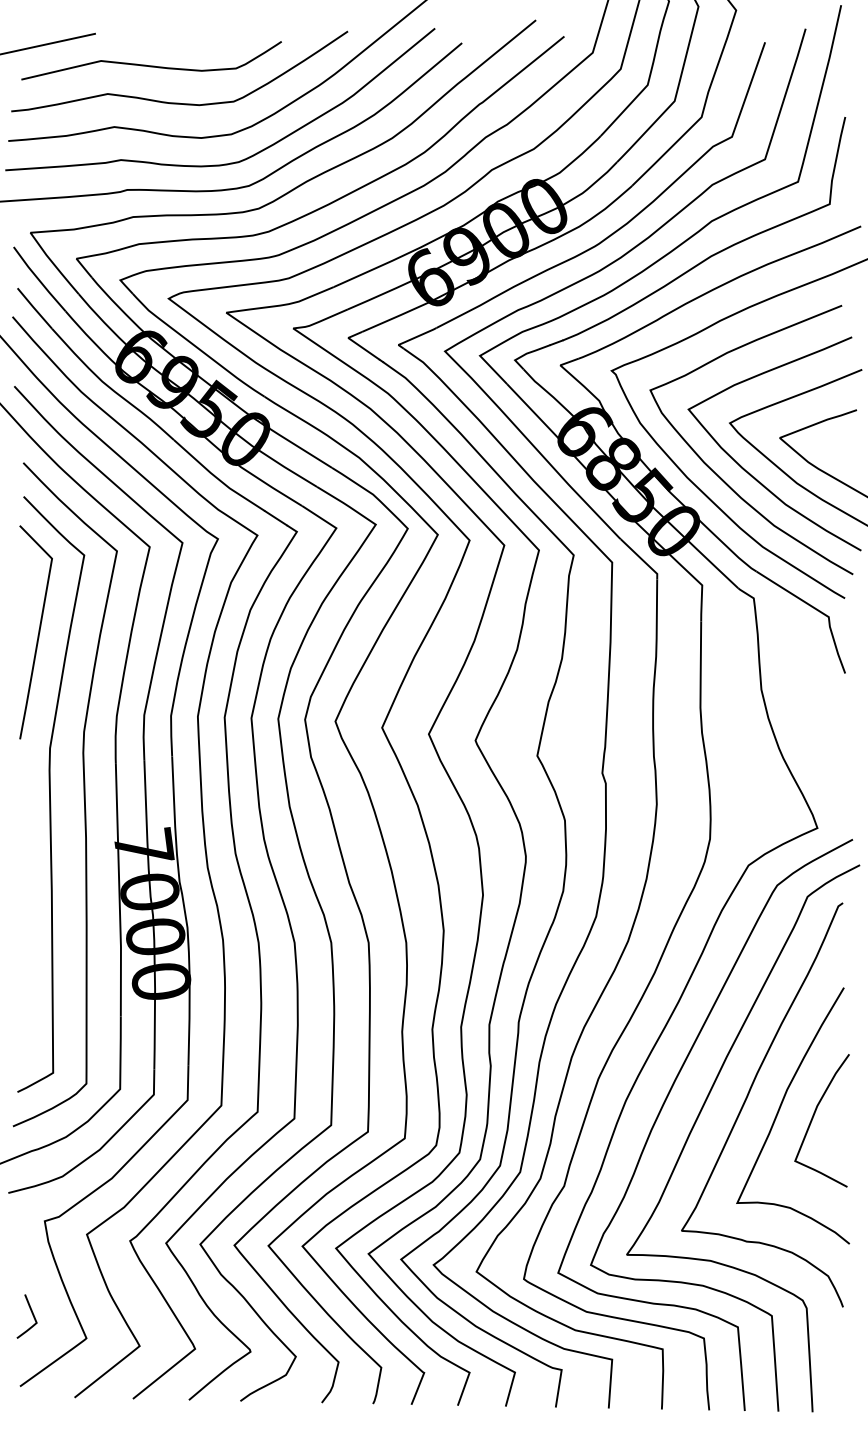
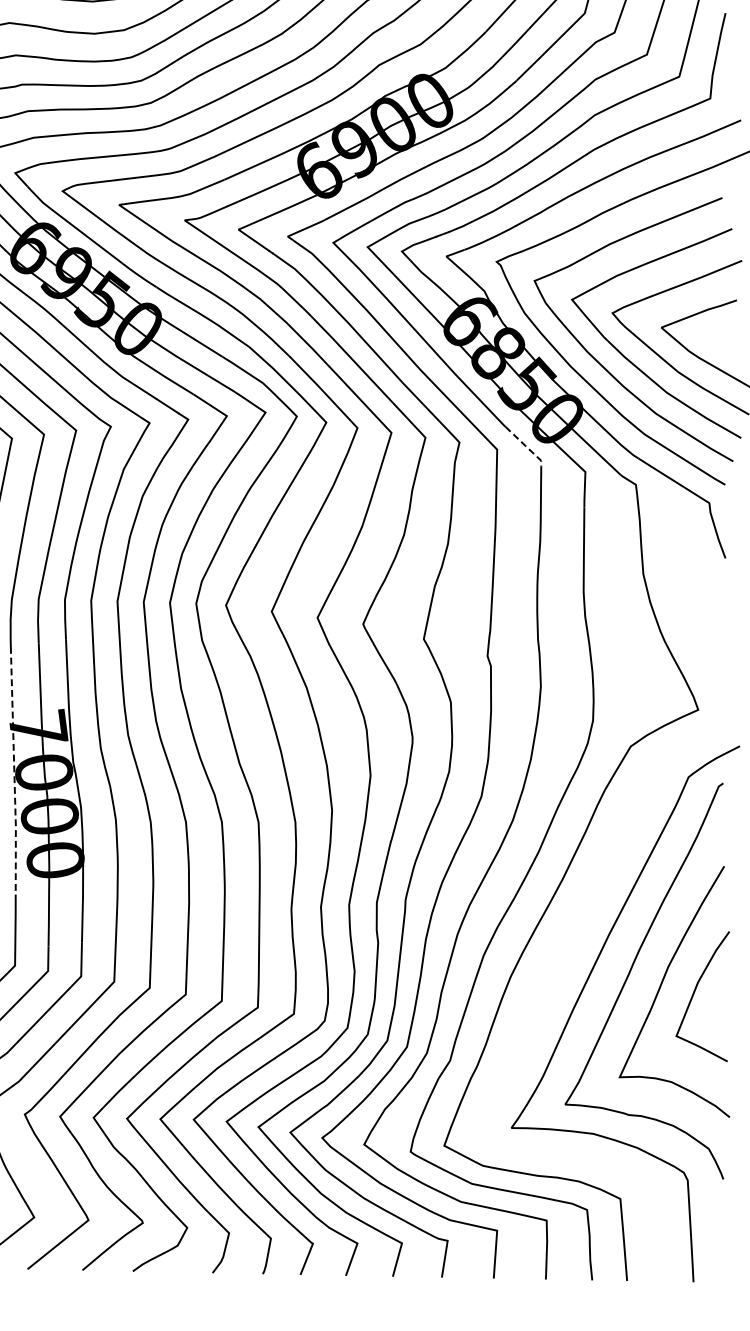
line: (641, 559) -> (525, 446), solid -> dashed
line: (119, 891) -> (14, 772), solid -> dashed
curve: (667, 1098) -> (551, 974), removed

